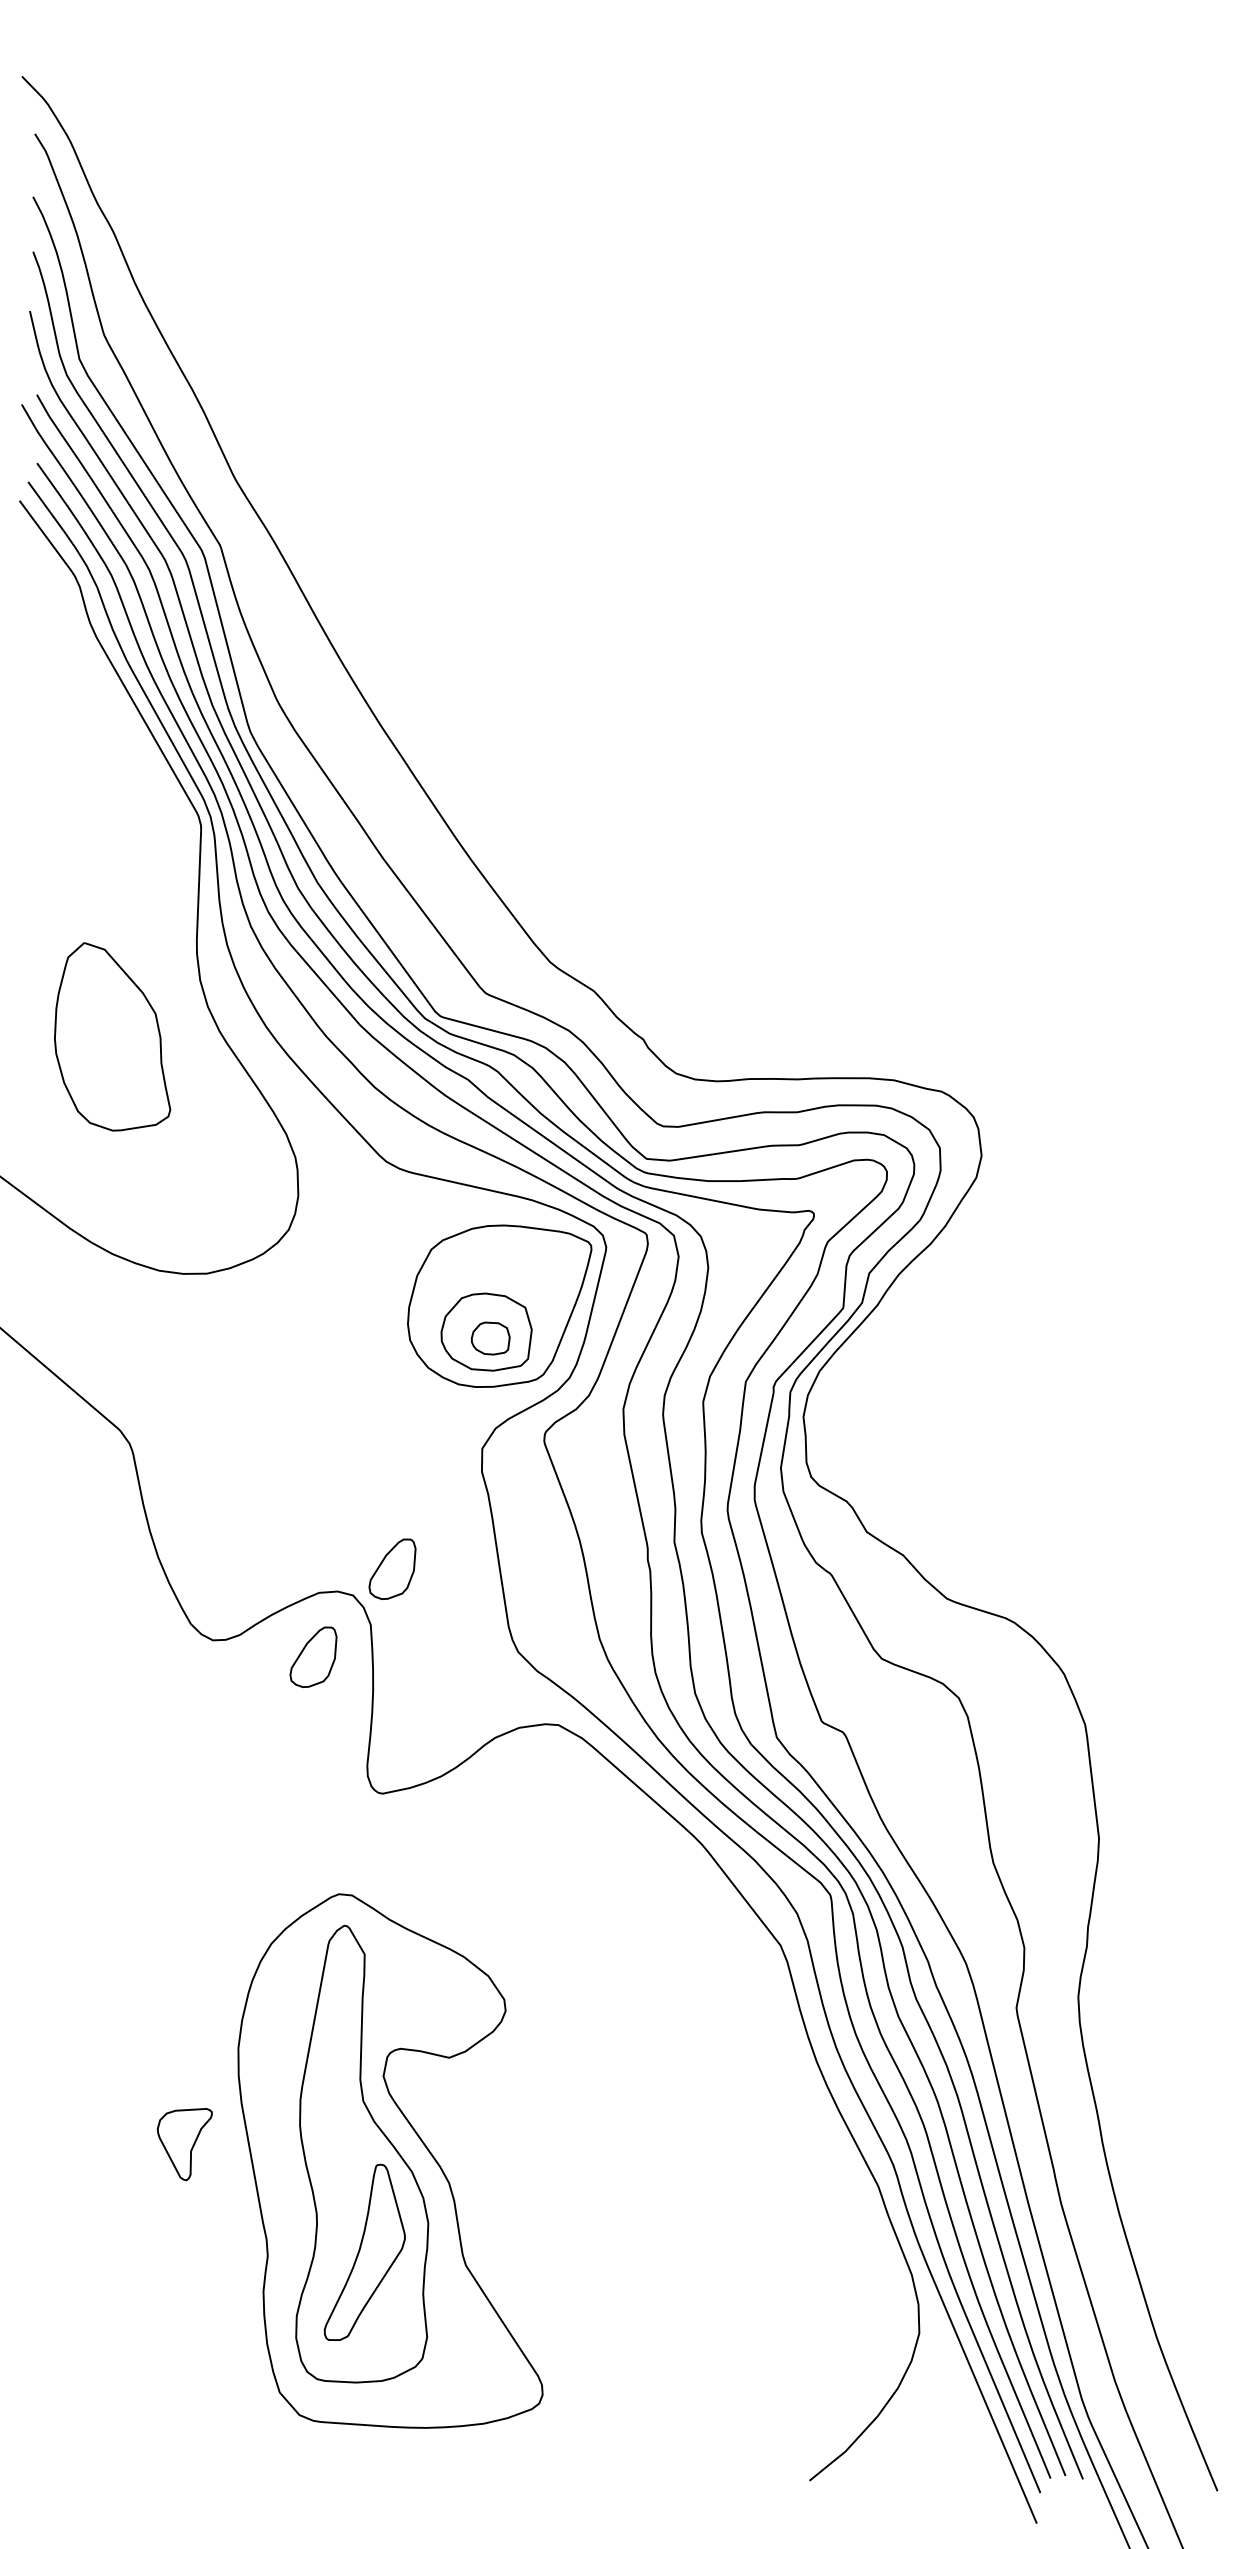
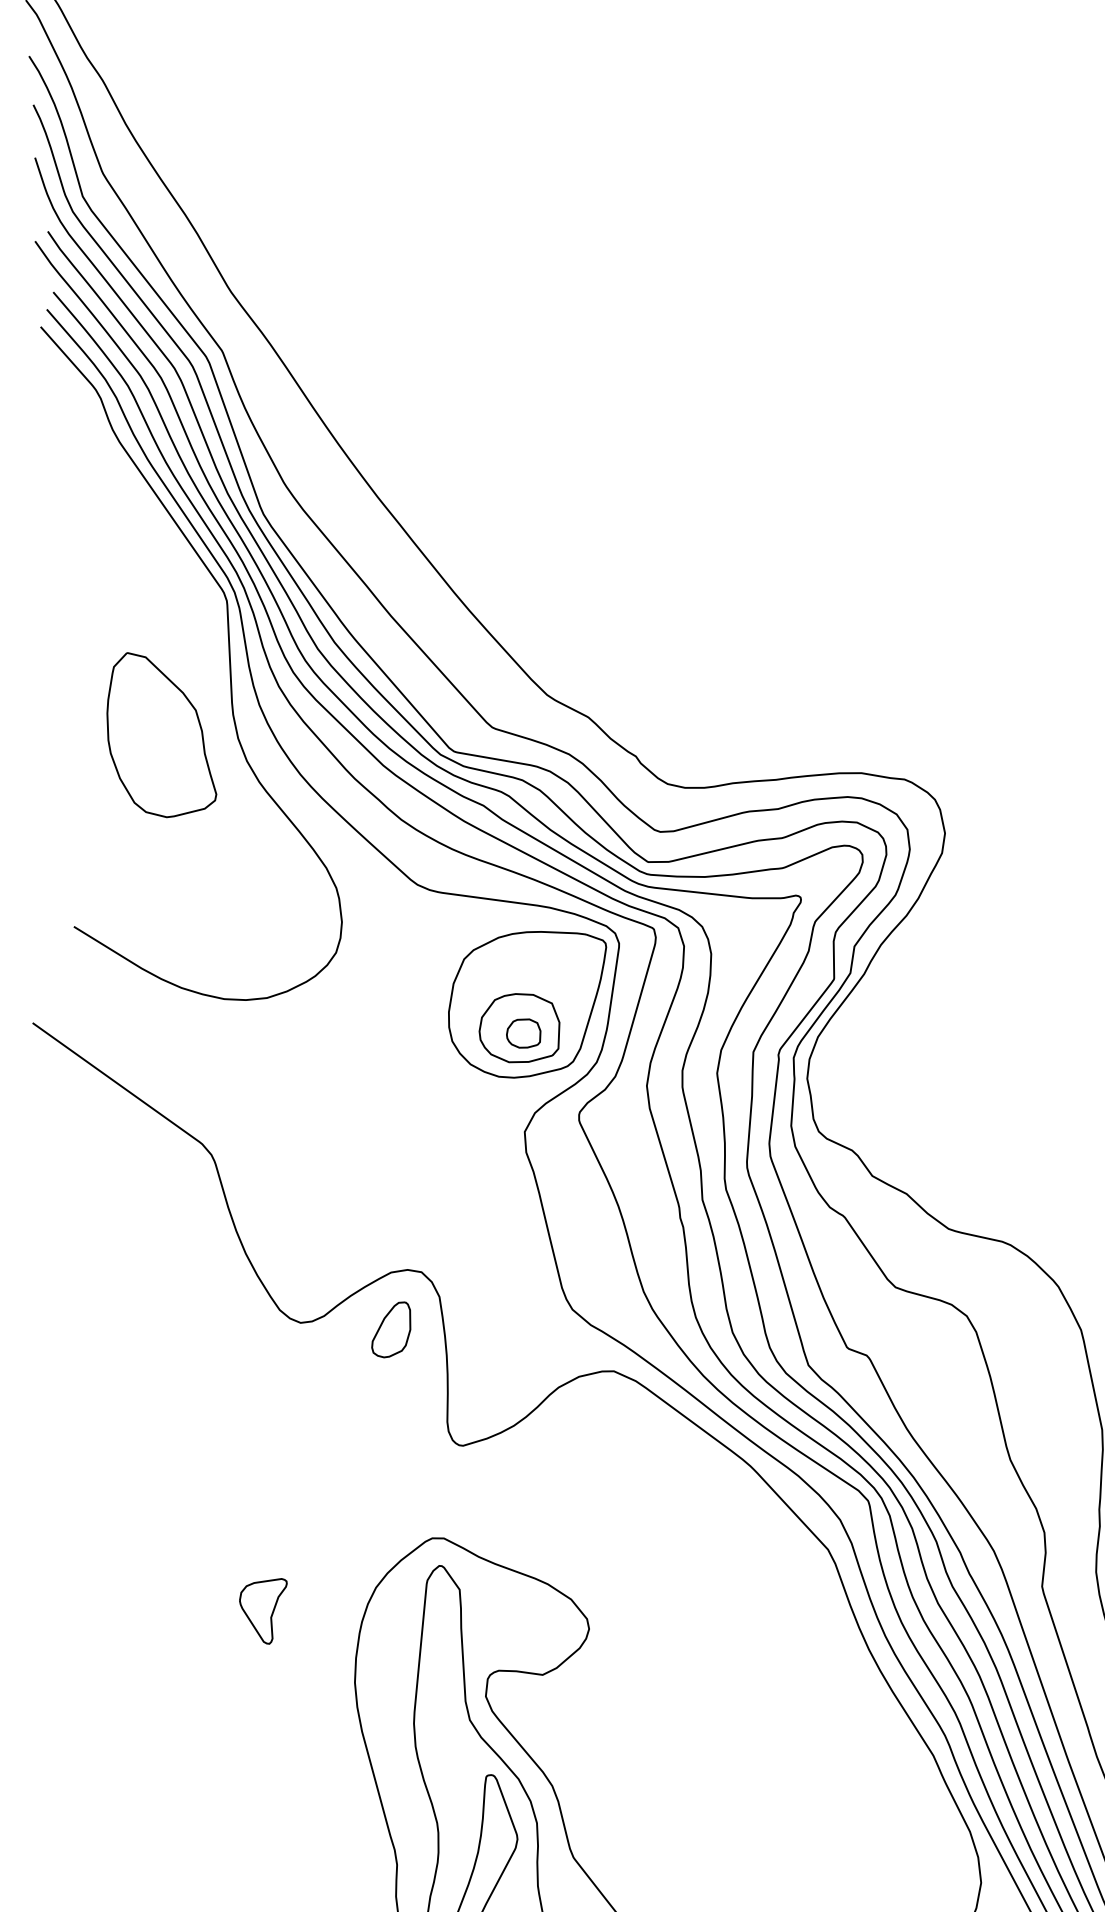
part: (112, 1036) -> (159, 733), moved
part: (392, 1568) -> (454, 1245), removed
part: (184, 2144) -> (264, 1612), moved

